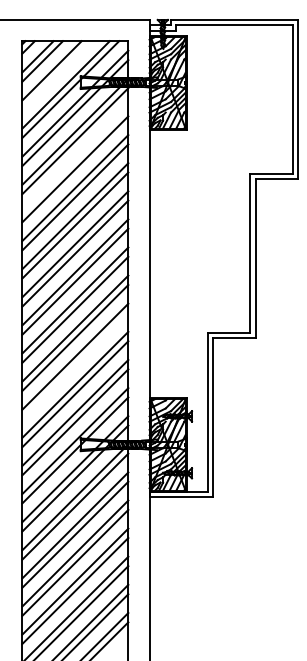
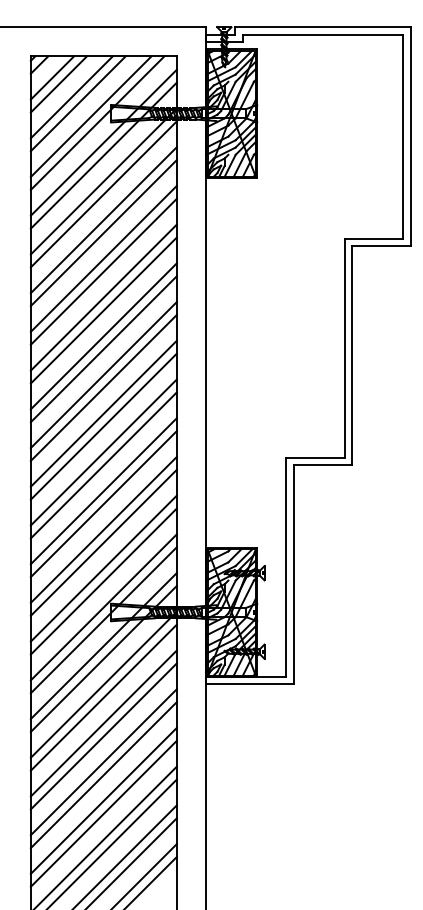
line: (56, 75) -> (77, 103), added
line: (75, 160) -> (103, 220), added
line: (75, 366) -> (103, 504), added

